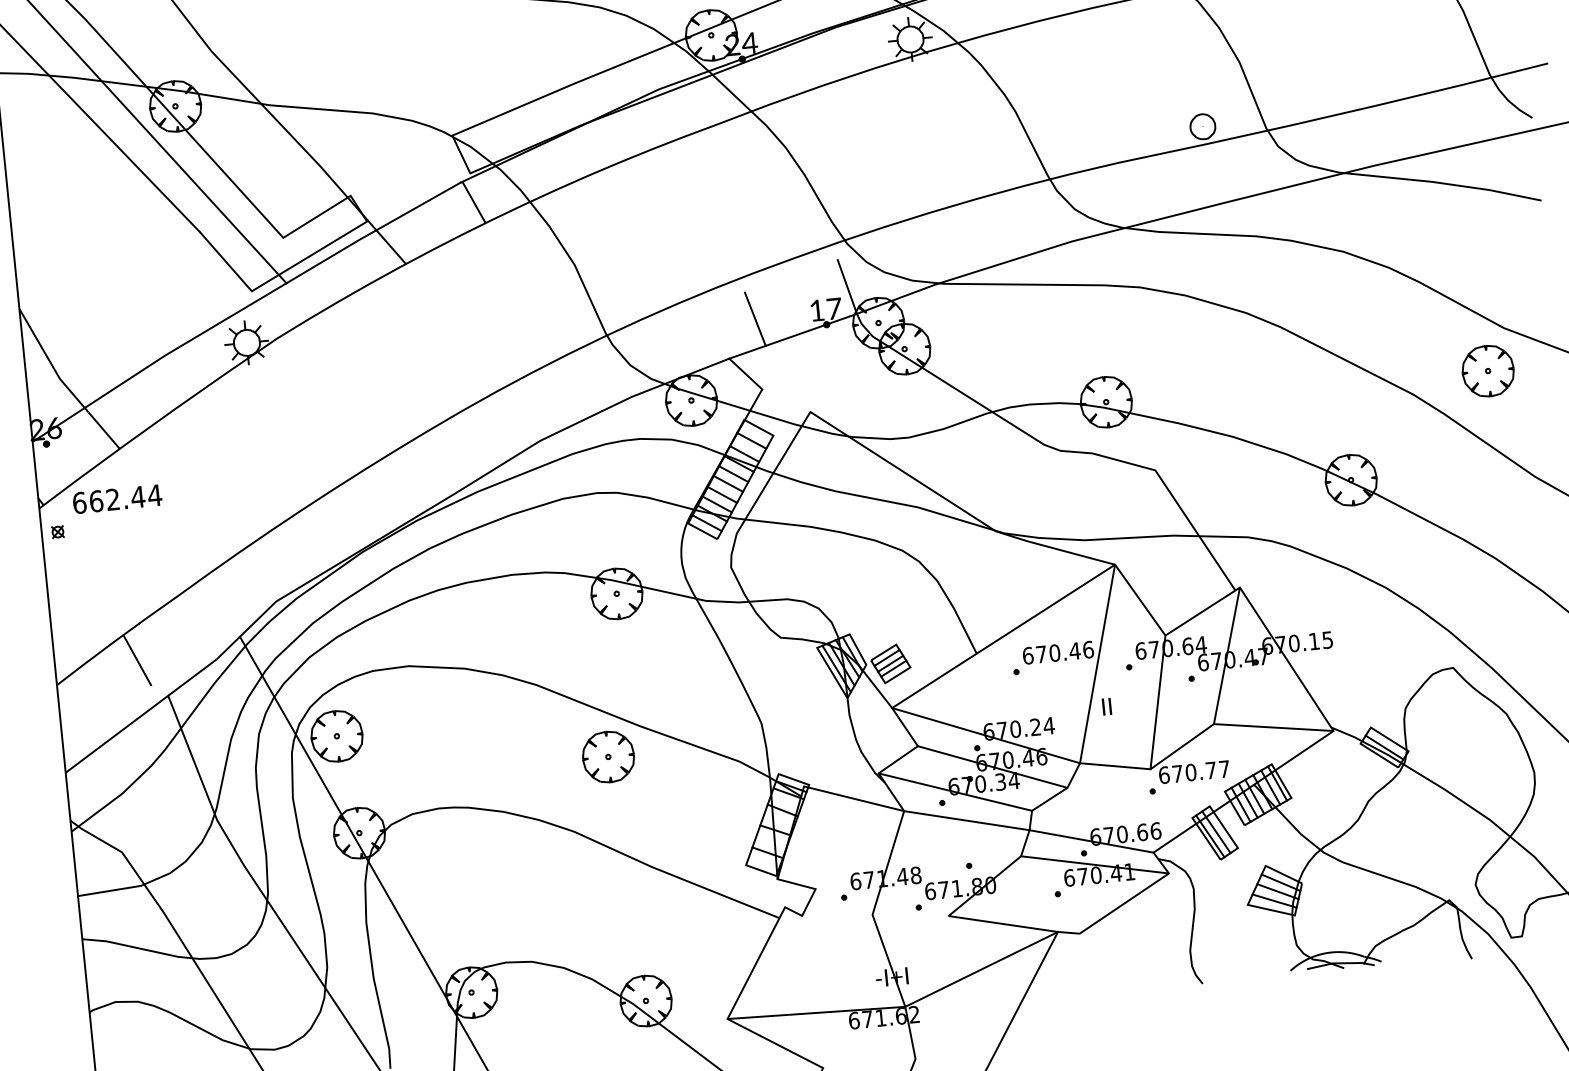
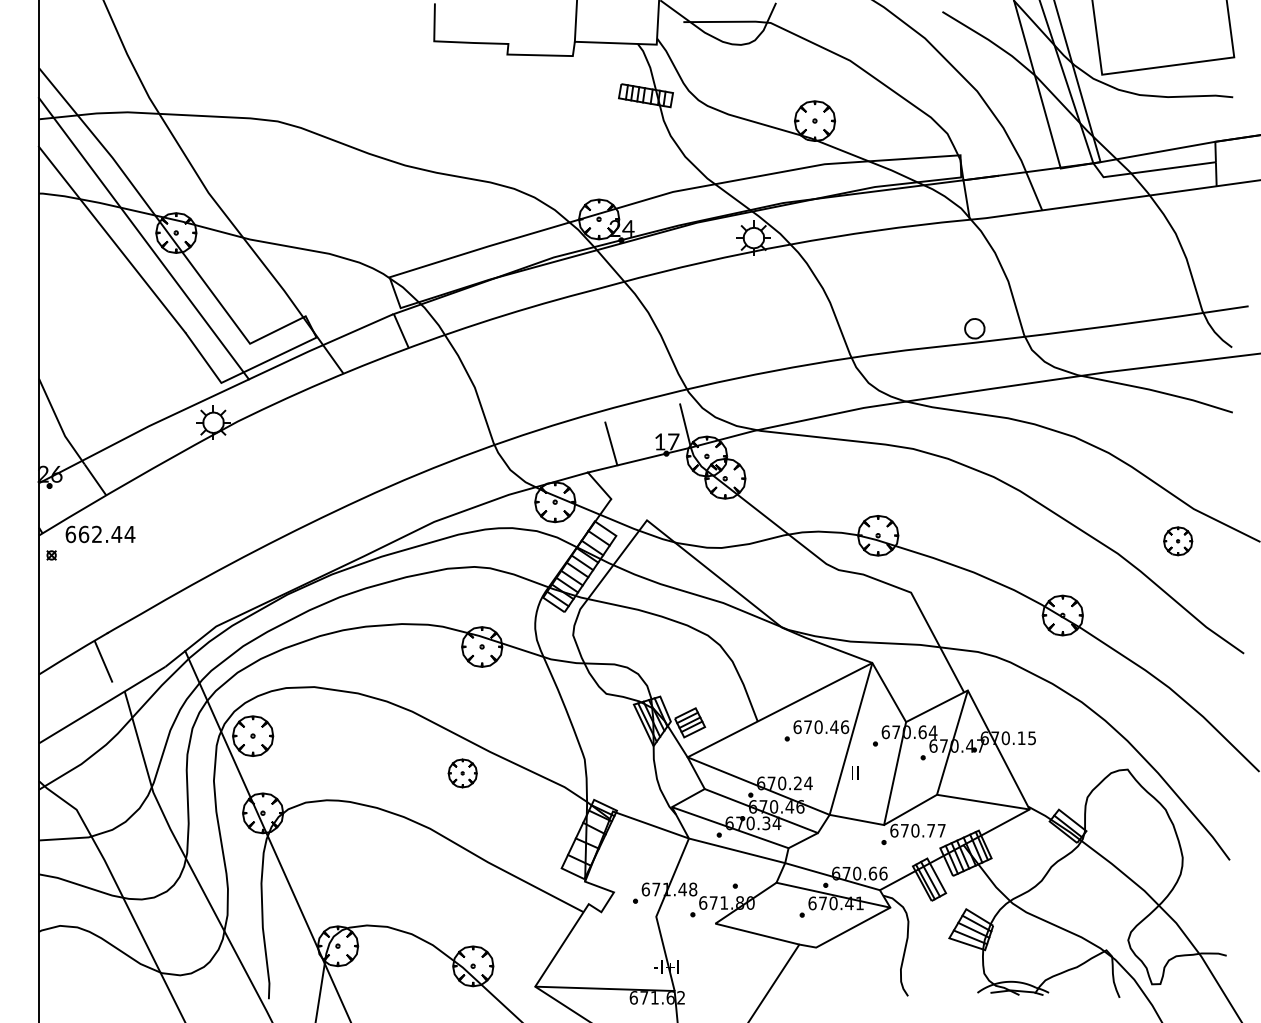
part: (1488, 371) -> (1178, 541), size x0.7
part: (607, 757) -> (462, 773), size x0.7
line: (980, 969) -> (736, 967), removed

